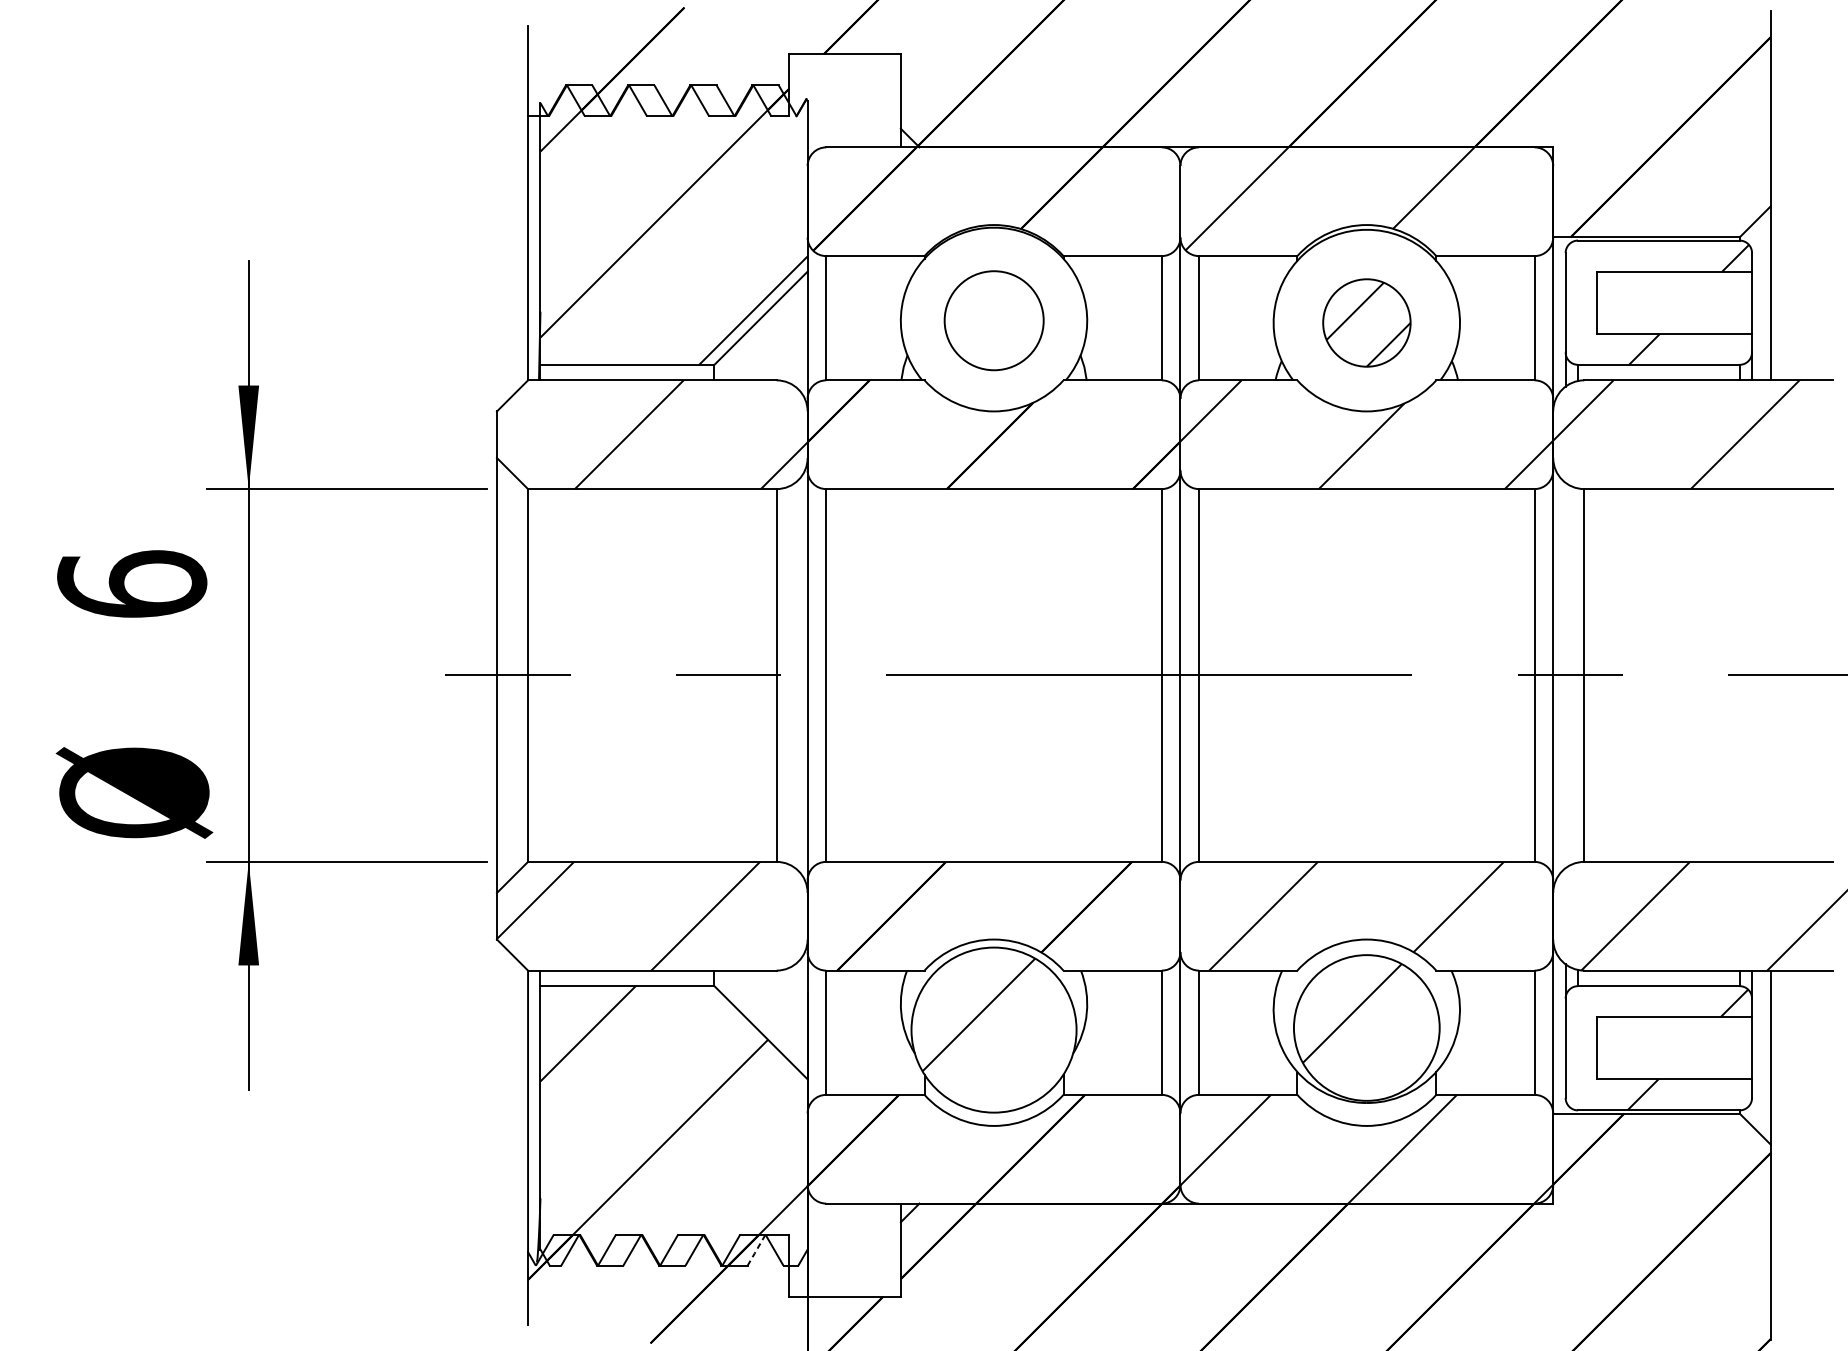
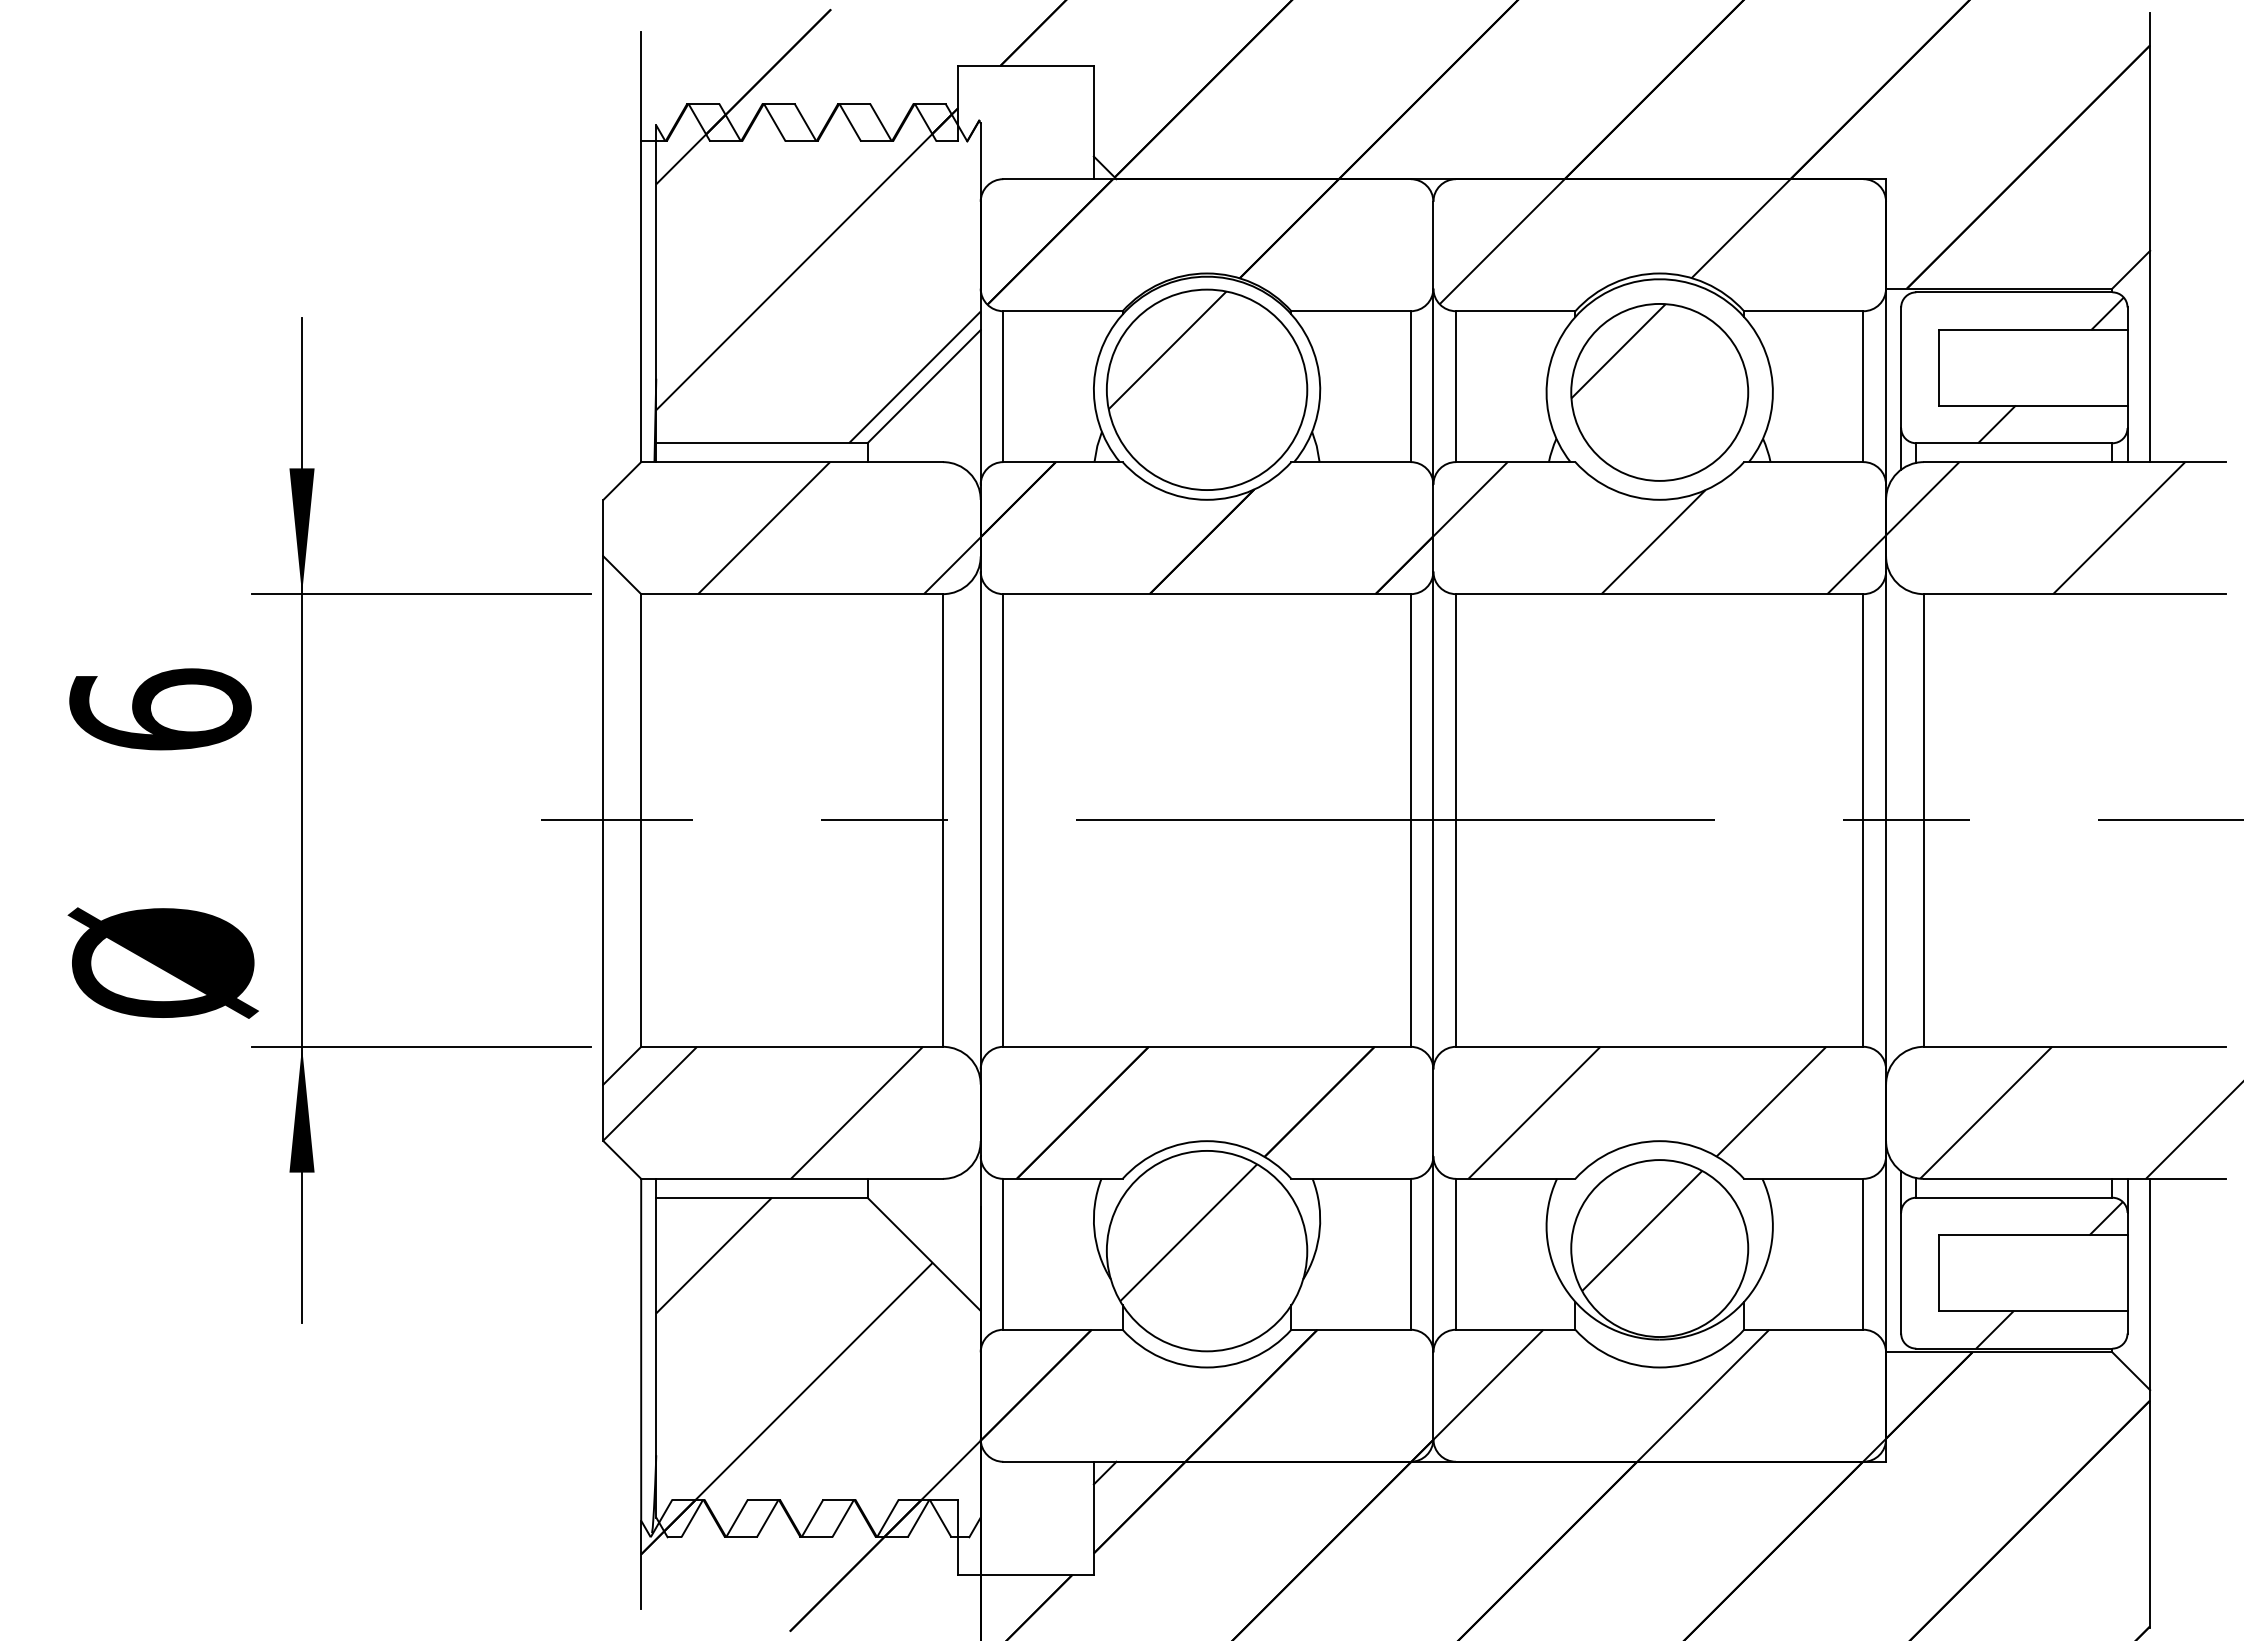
part: (994, 320) -> (1207, 389), size x1.67
part: (1366, 323) -> (1659, 392), size x1.67
line: (756, 1251) -> (918, 1519), dashed -> solid

